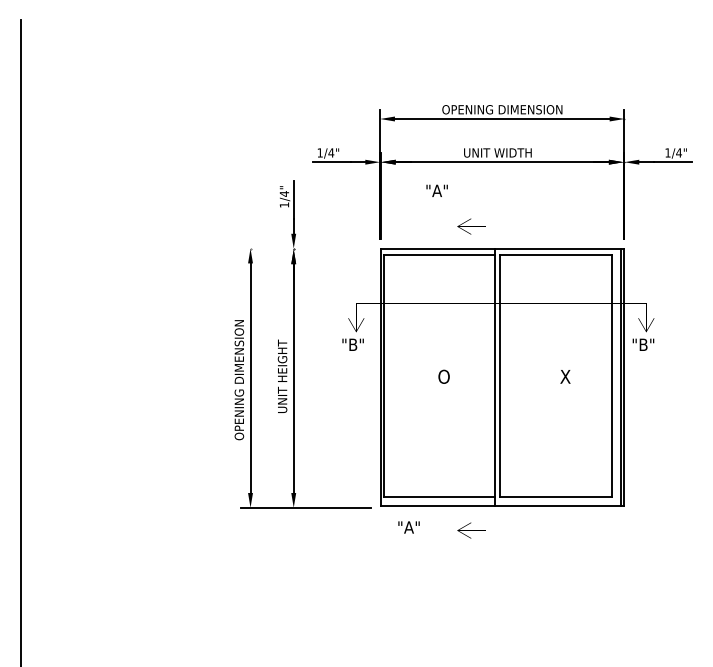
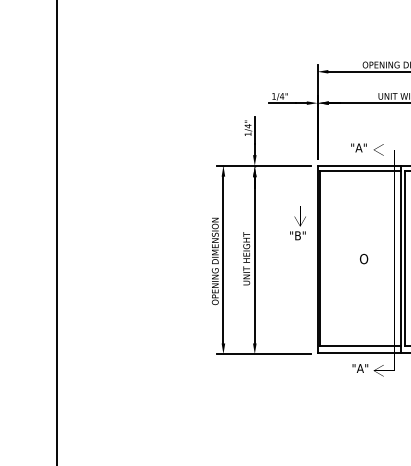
text: (436, 190) -> (358, 147), moved
line: (305, 248) -> (263, 165), added
text: (408, 527) -> (359, 368), moved

